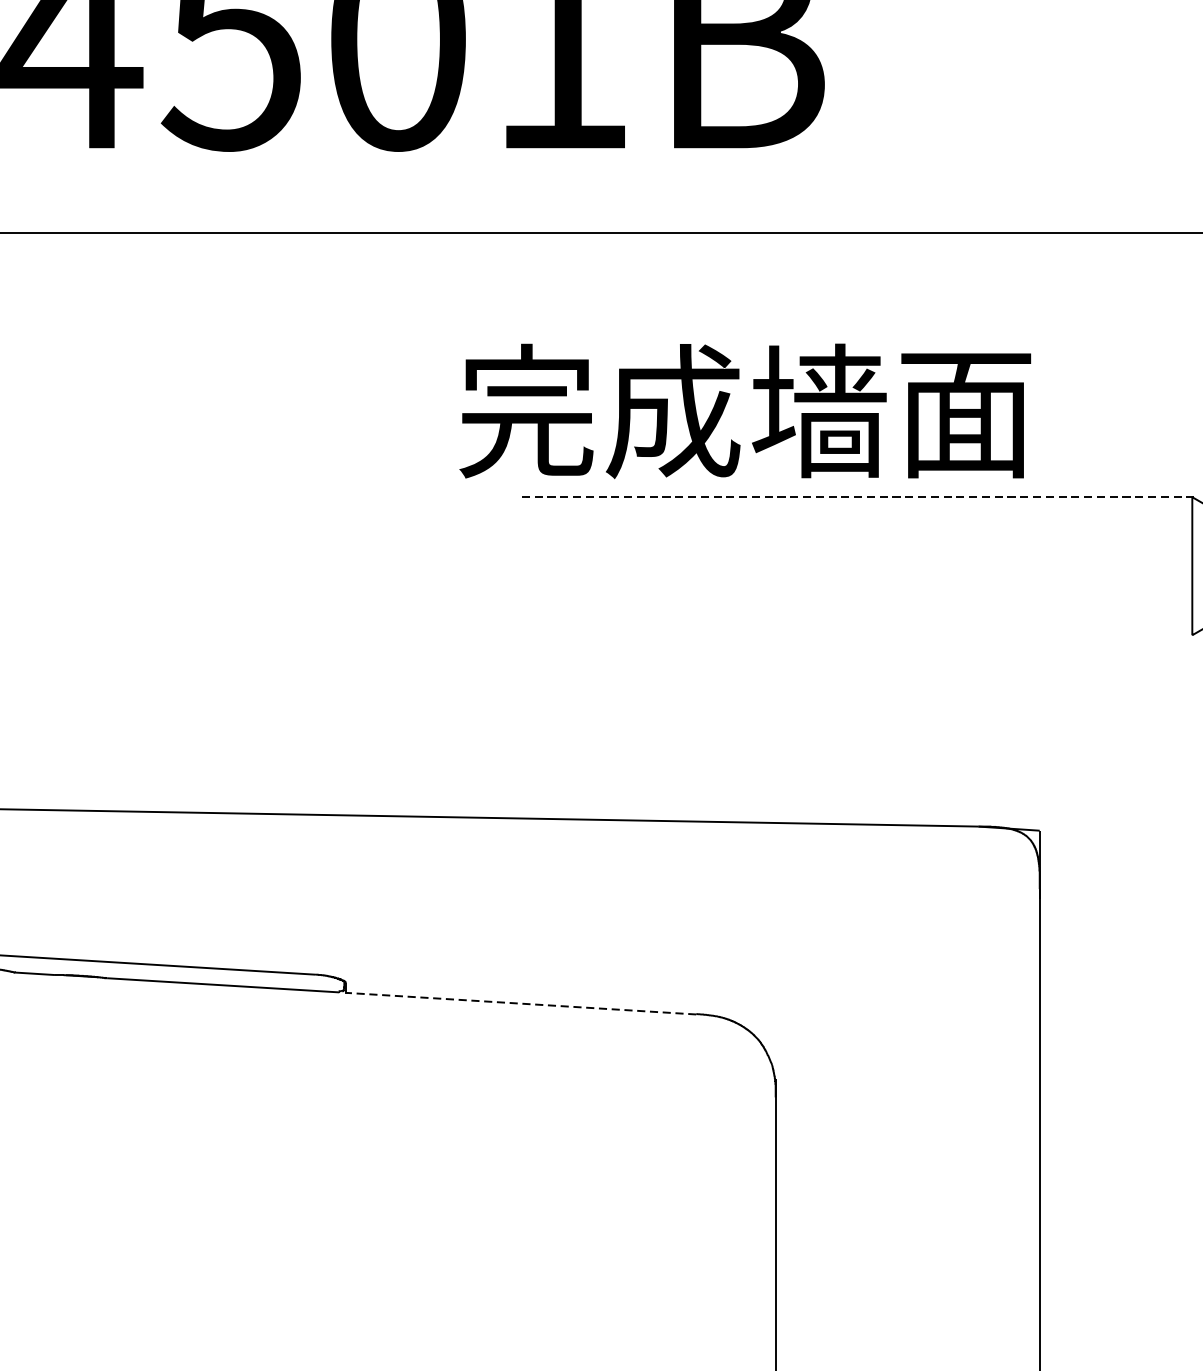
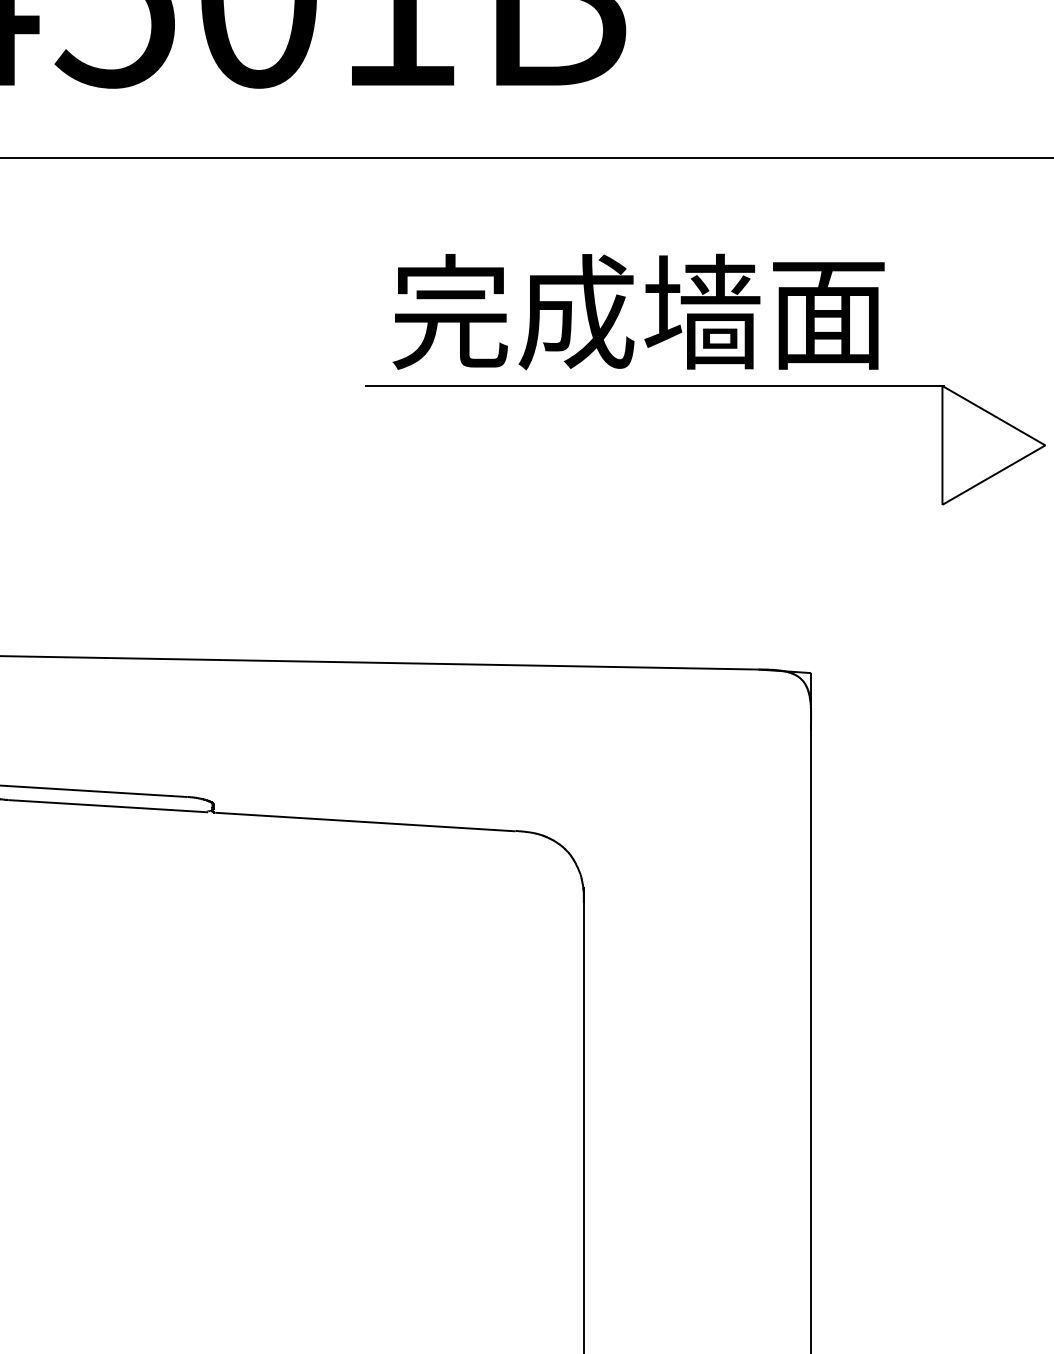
text: (745, 410) -> (638, 311), moved
line: (858, 497) -> (655, 386), dashed -> solid
line: (520, 1004) -> (364, 822), dashed -> solid

